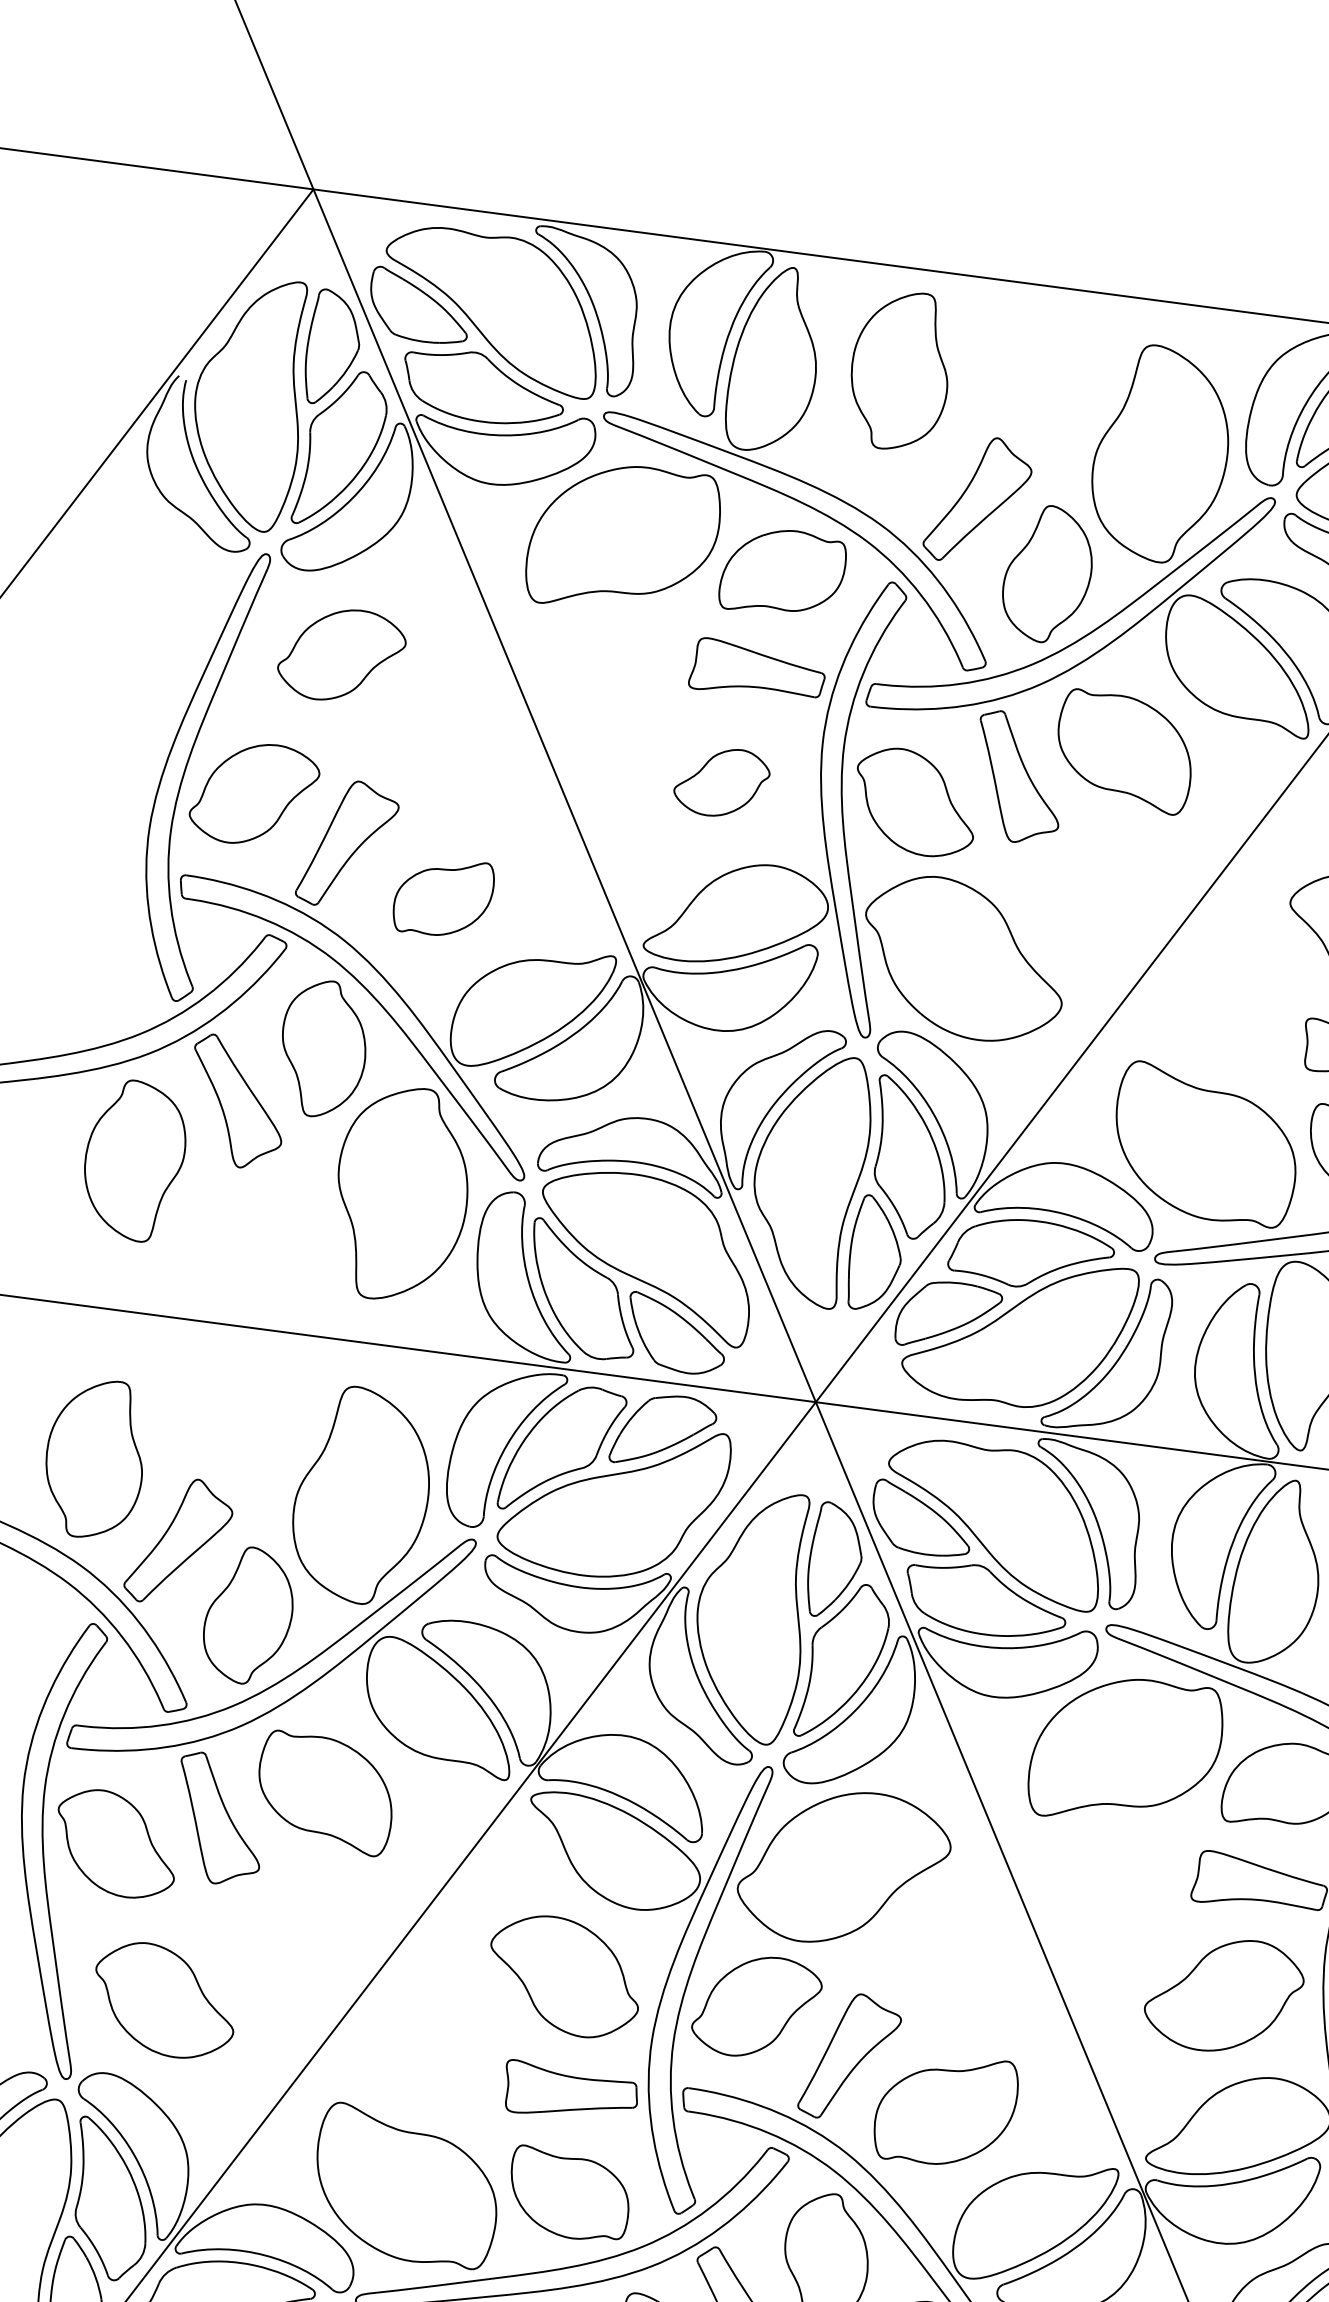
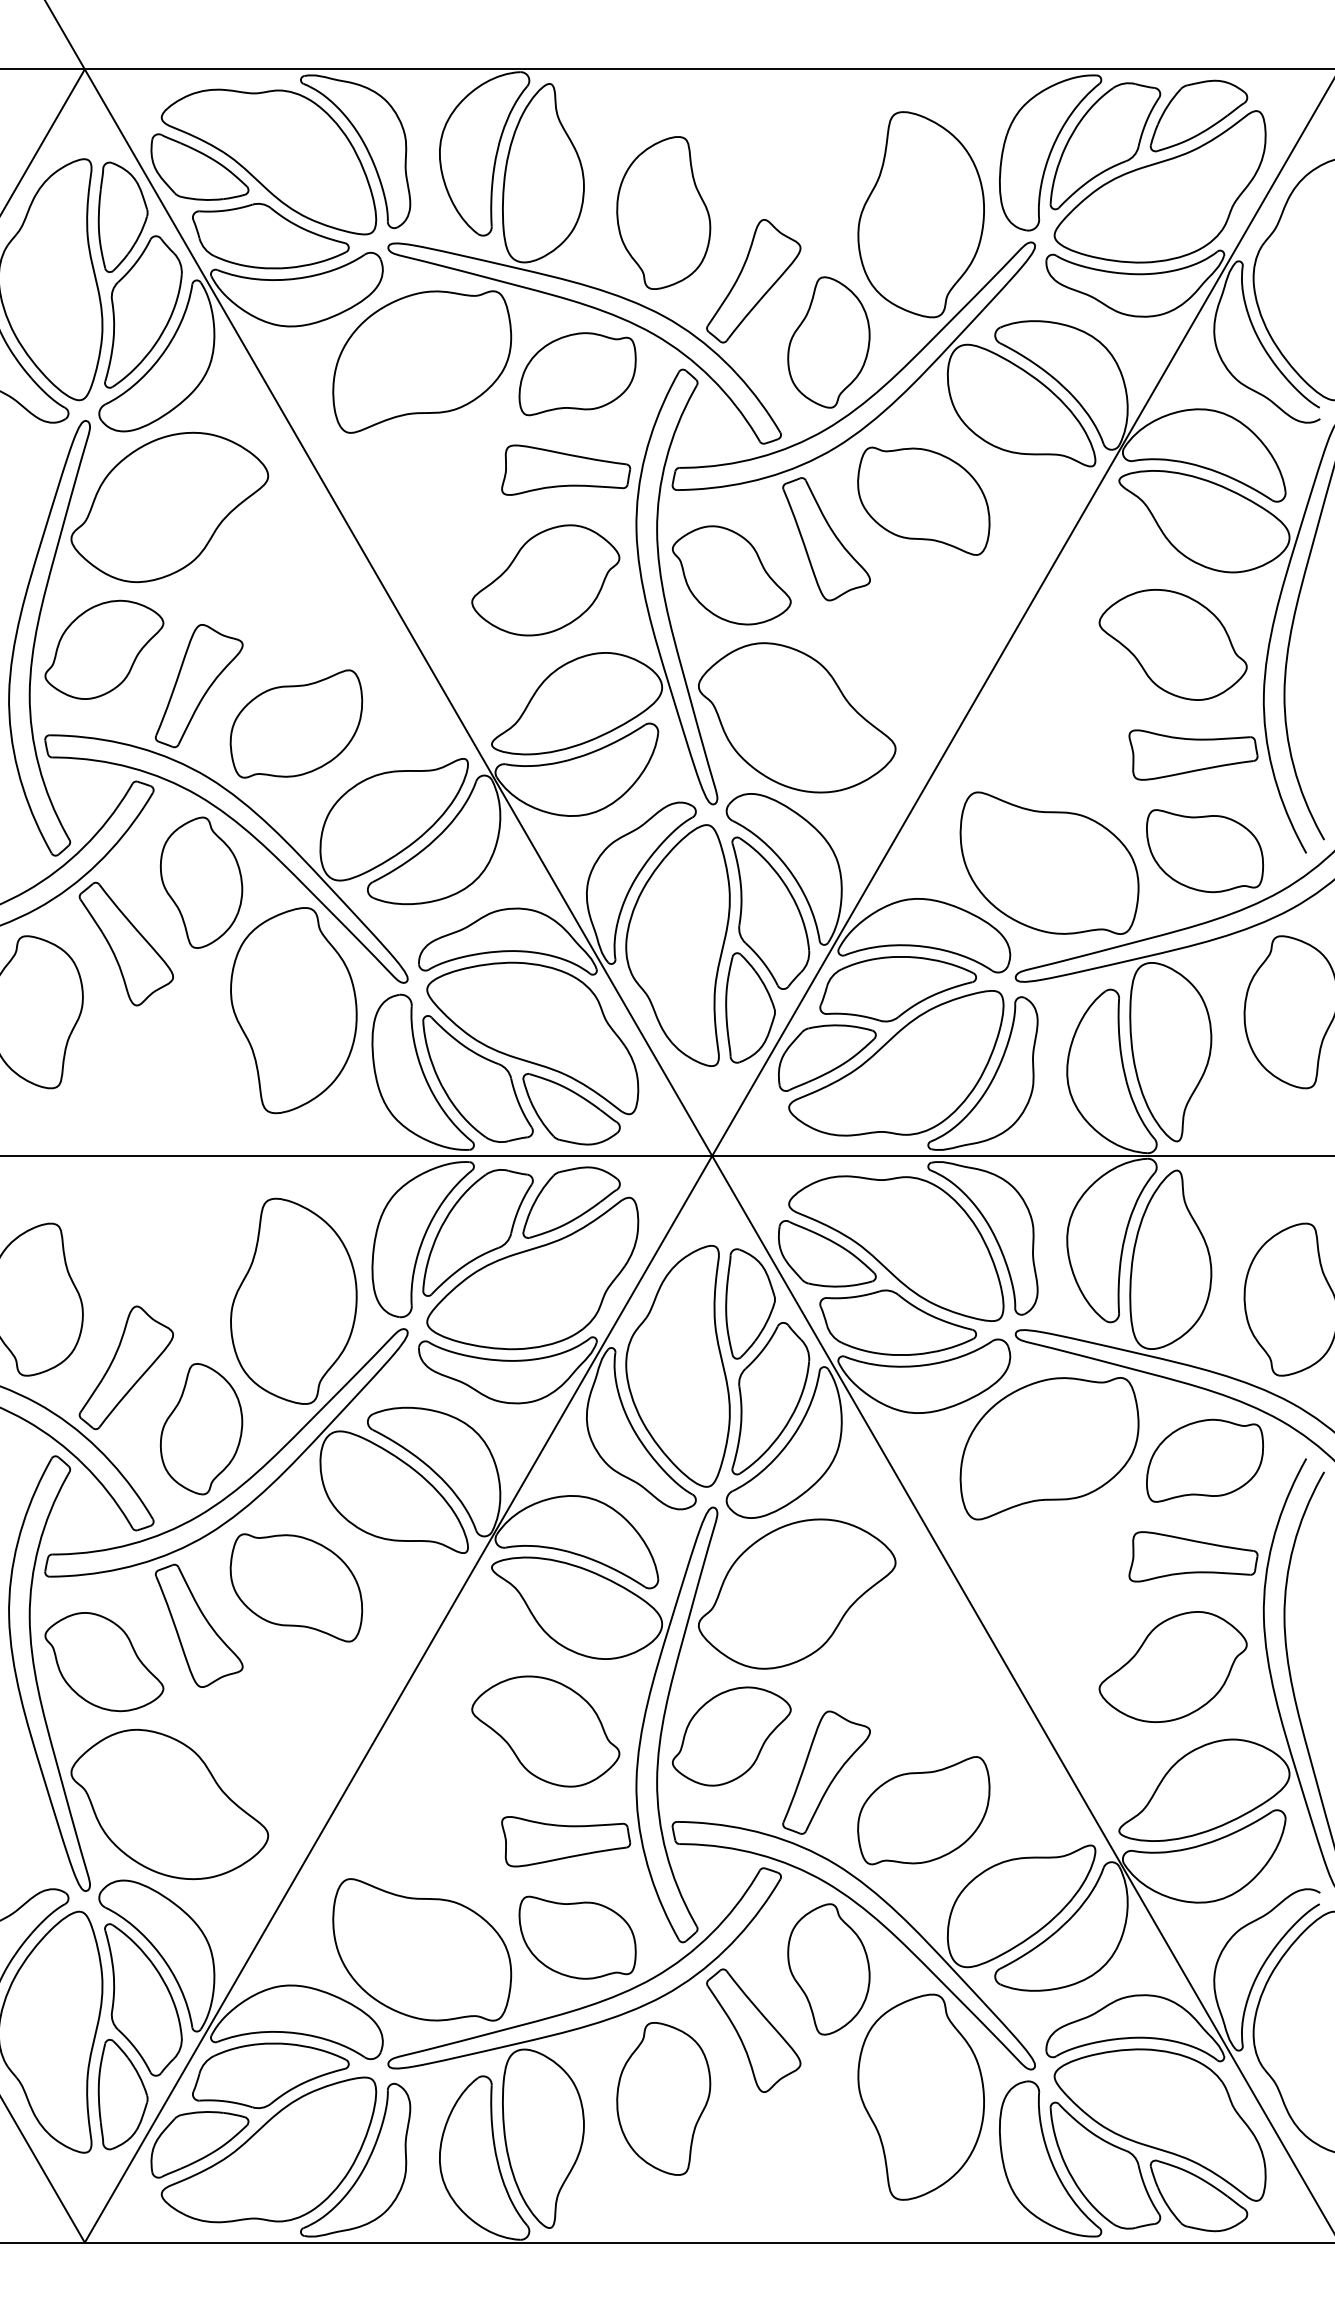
part: (900, 370) -> (663, 212), moved
part: (341, 655) -> (169, 507), size x1.67
part: (721, 782) -> (545, 580), size x1.67
part: (443, 896) -> (296, 723), size x1.43
part: (164, 2000) -> (169, 1804), size x1.43

